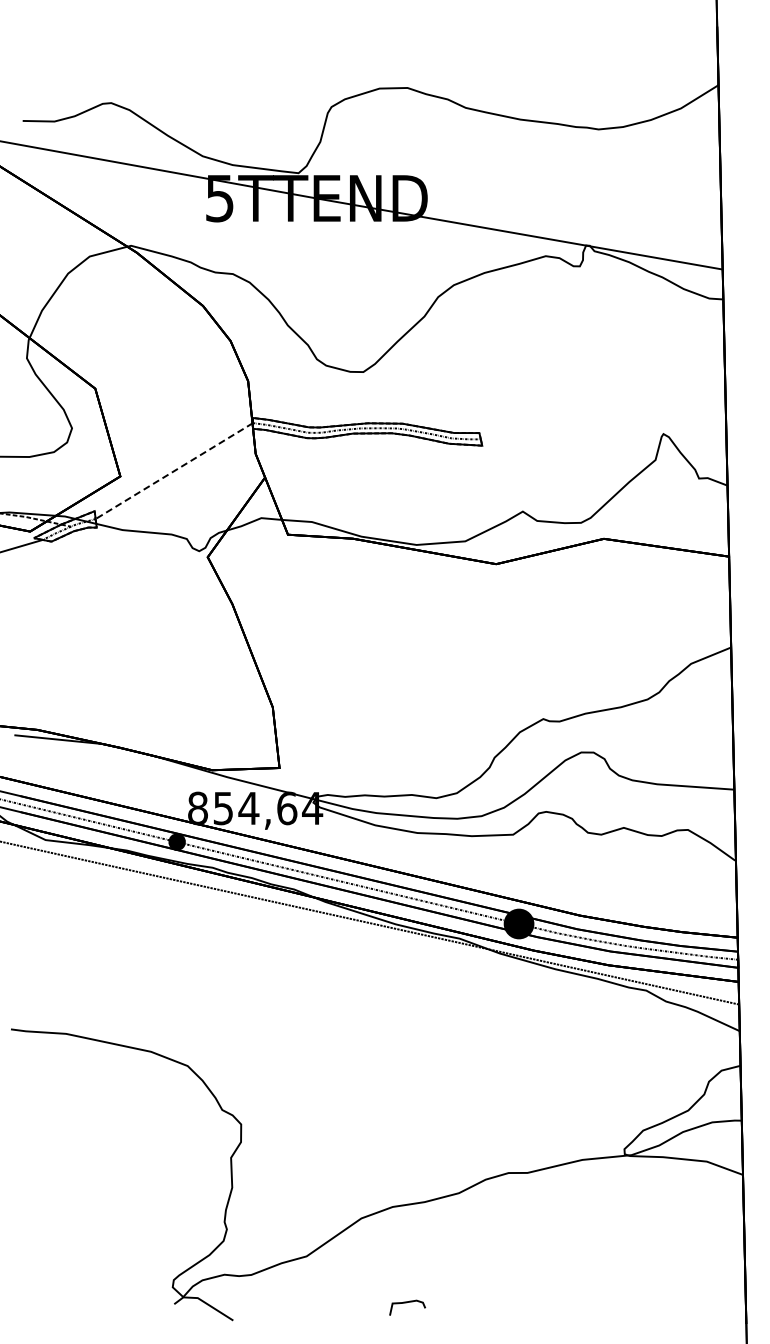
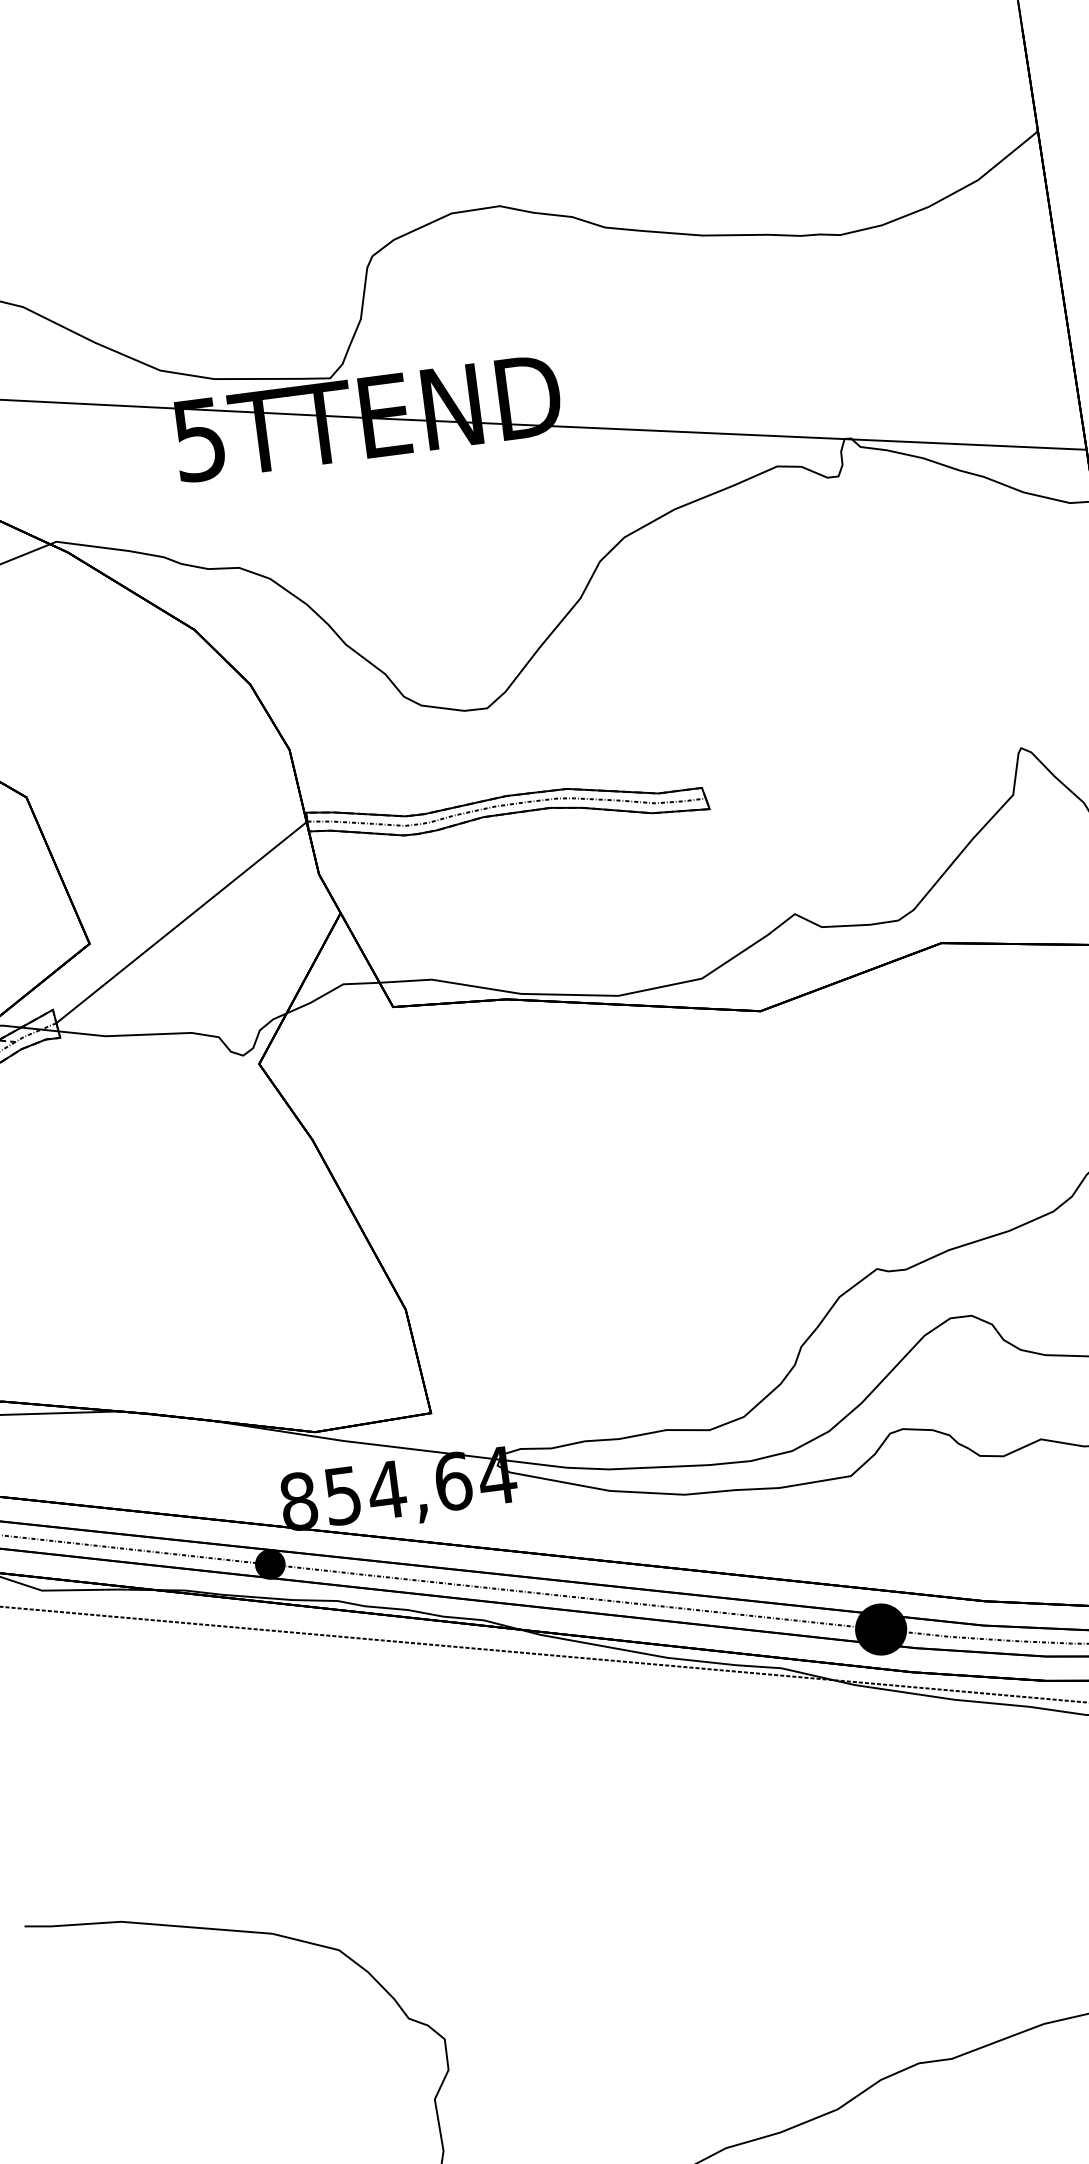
line: (173, 471) -> (180, 923), dashed -> solid

